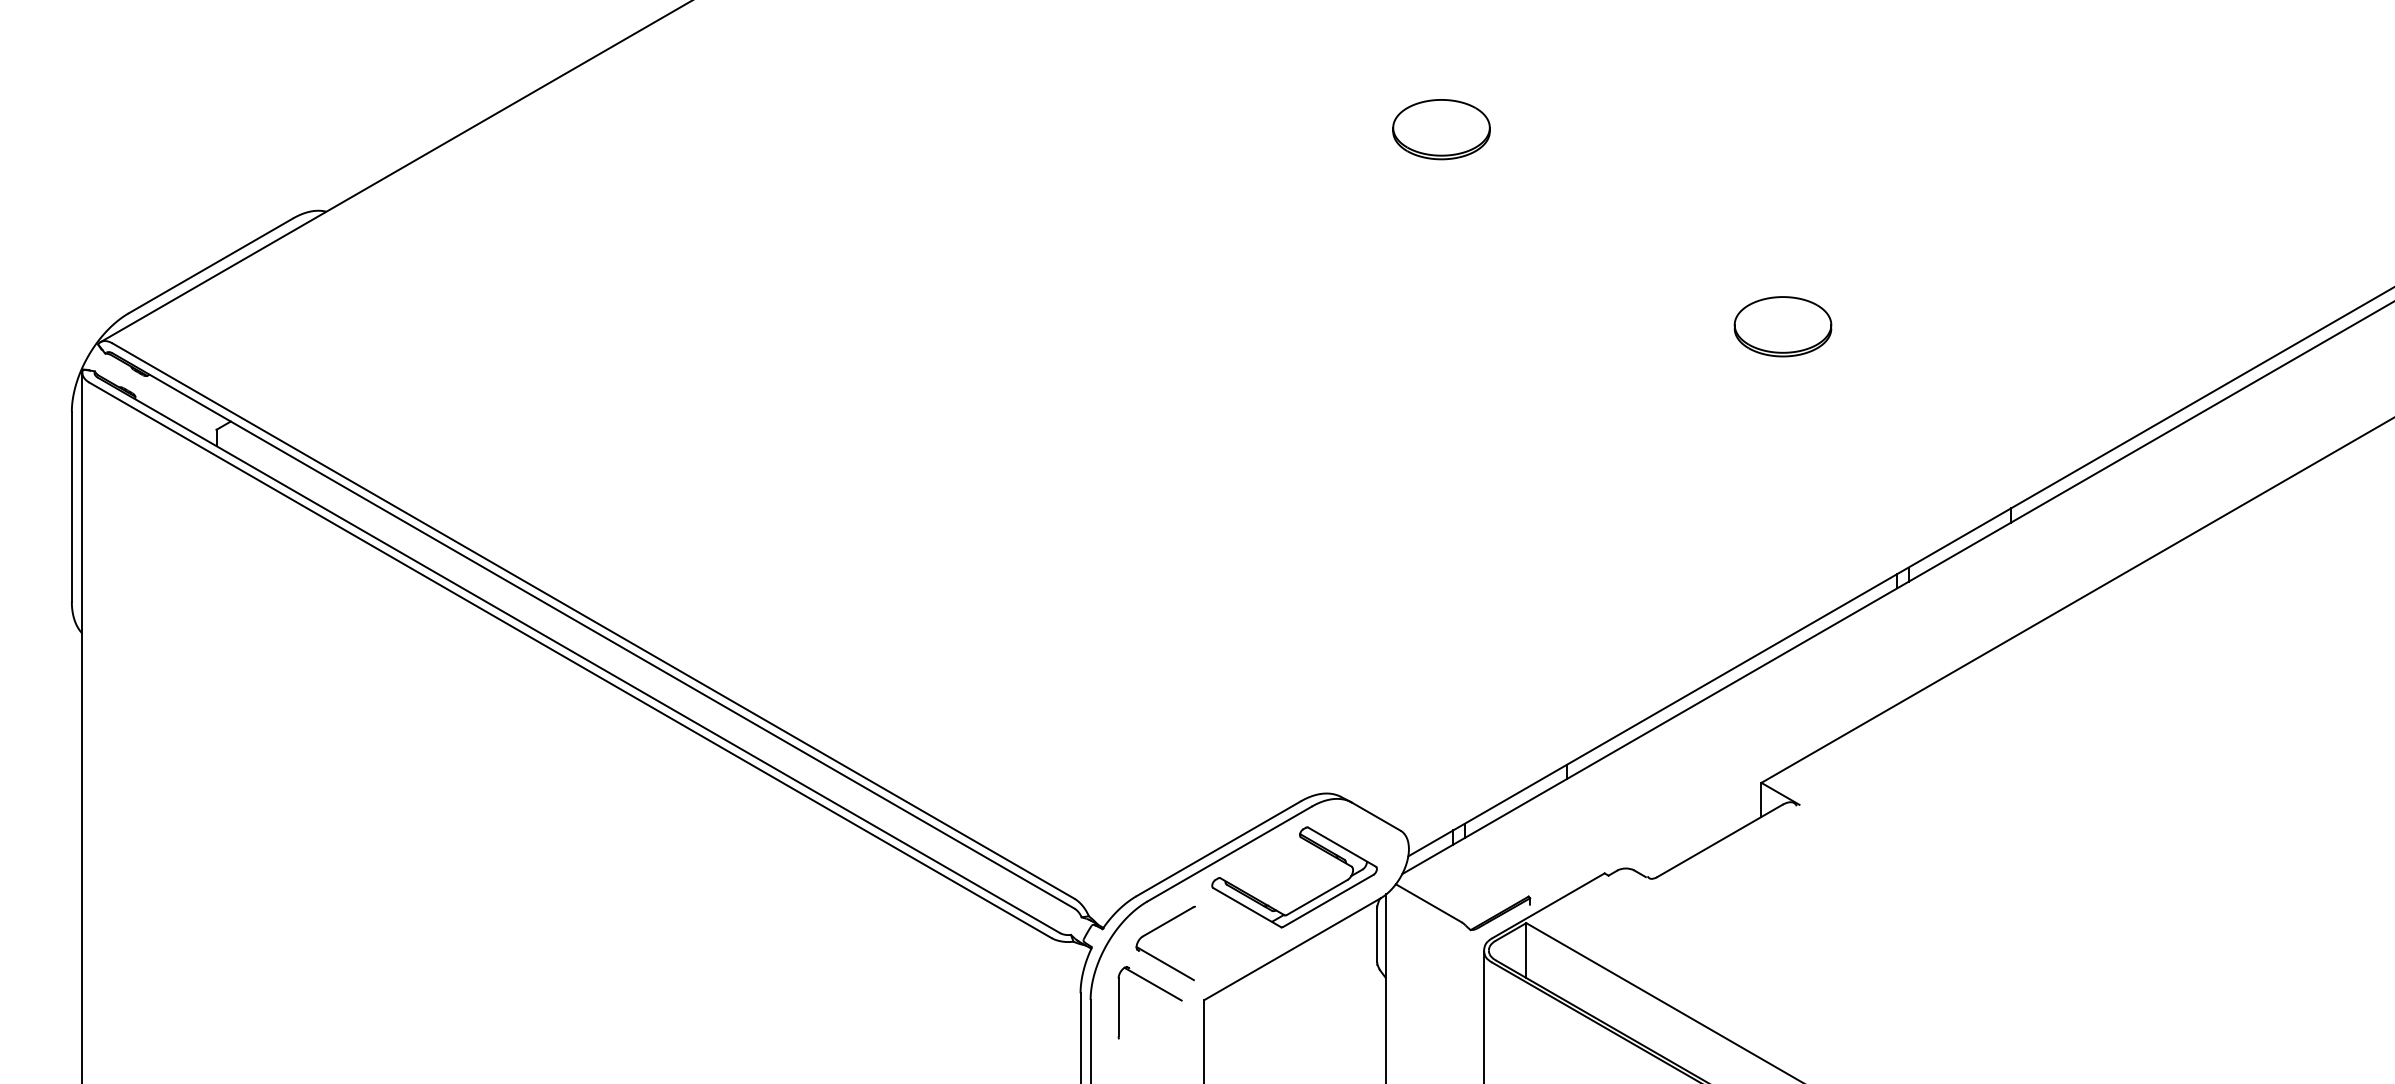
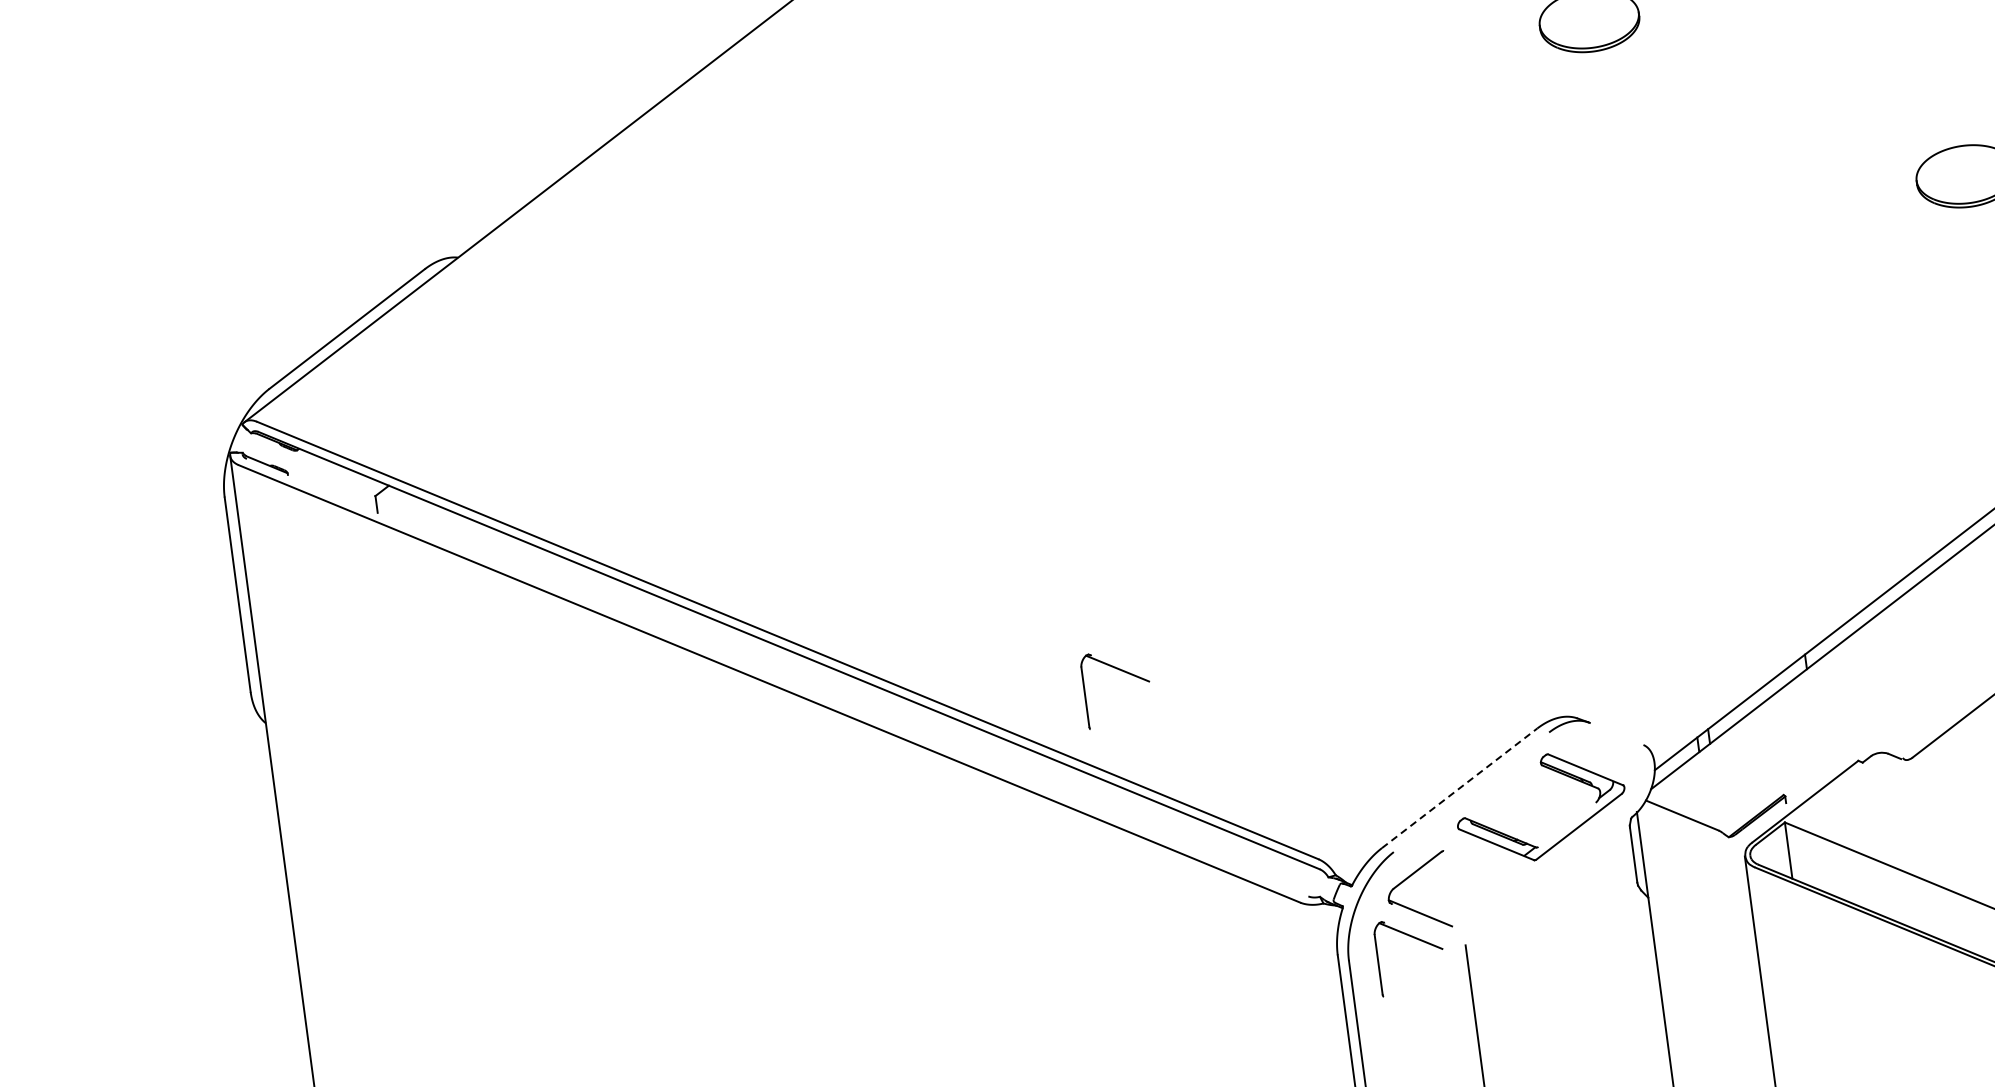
line: (578, 655) -> (777, 677), removed
part: (909, 693) -> (1121, 671), added
line: (1376, 816) -> (1616, 733), removed
line: (1218, 848) -> (1459, 788), solid -> dashed
line: (1229, 853) -> (1471, 791), removed
line: (1316, 897) -> (1566, 824), removed
line: (1292, 949) -> (1548, 881), removed

